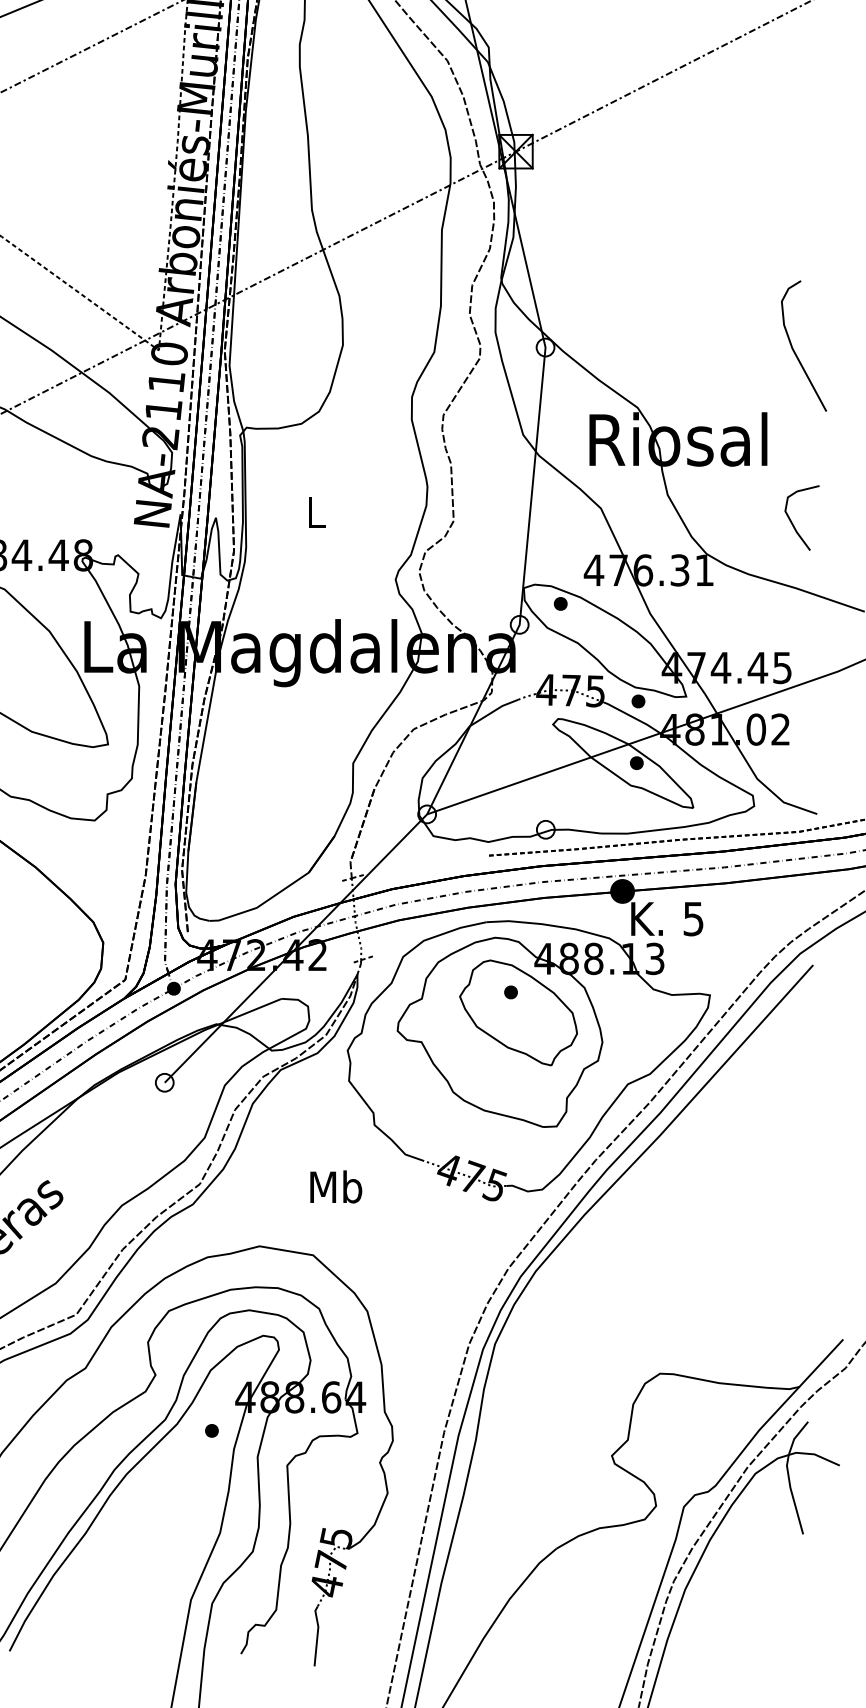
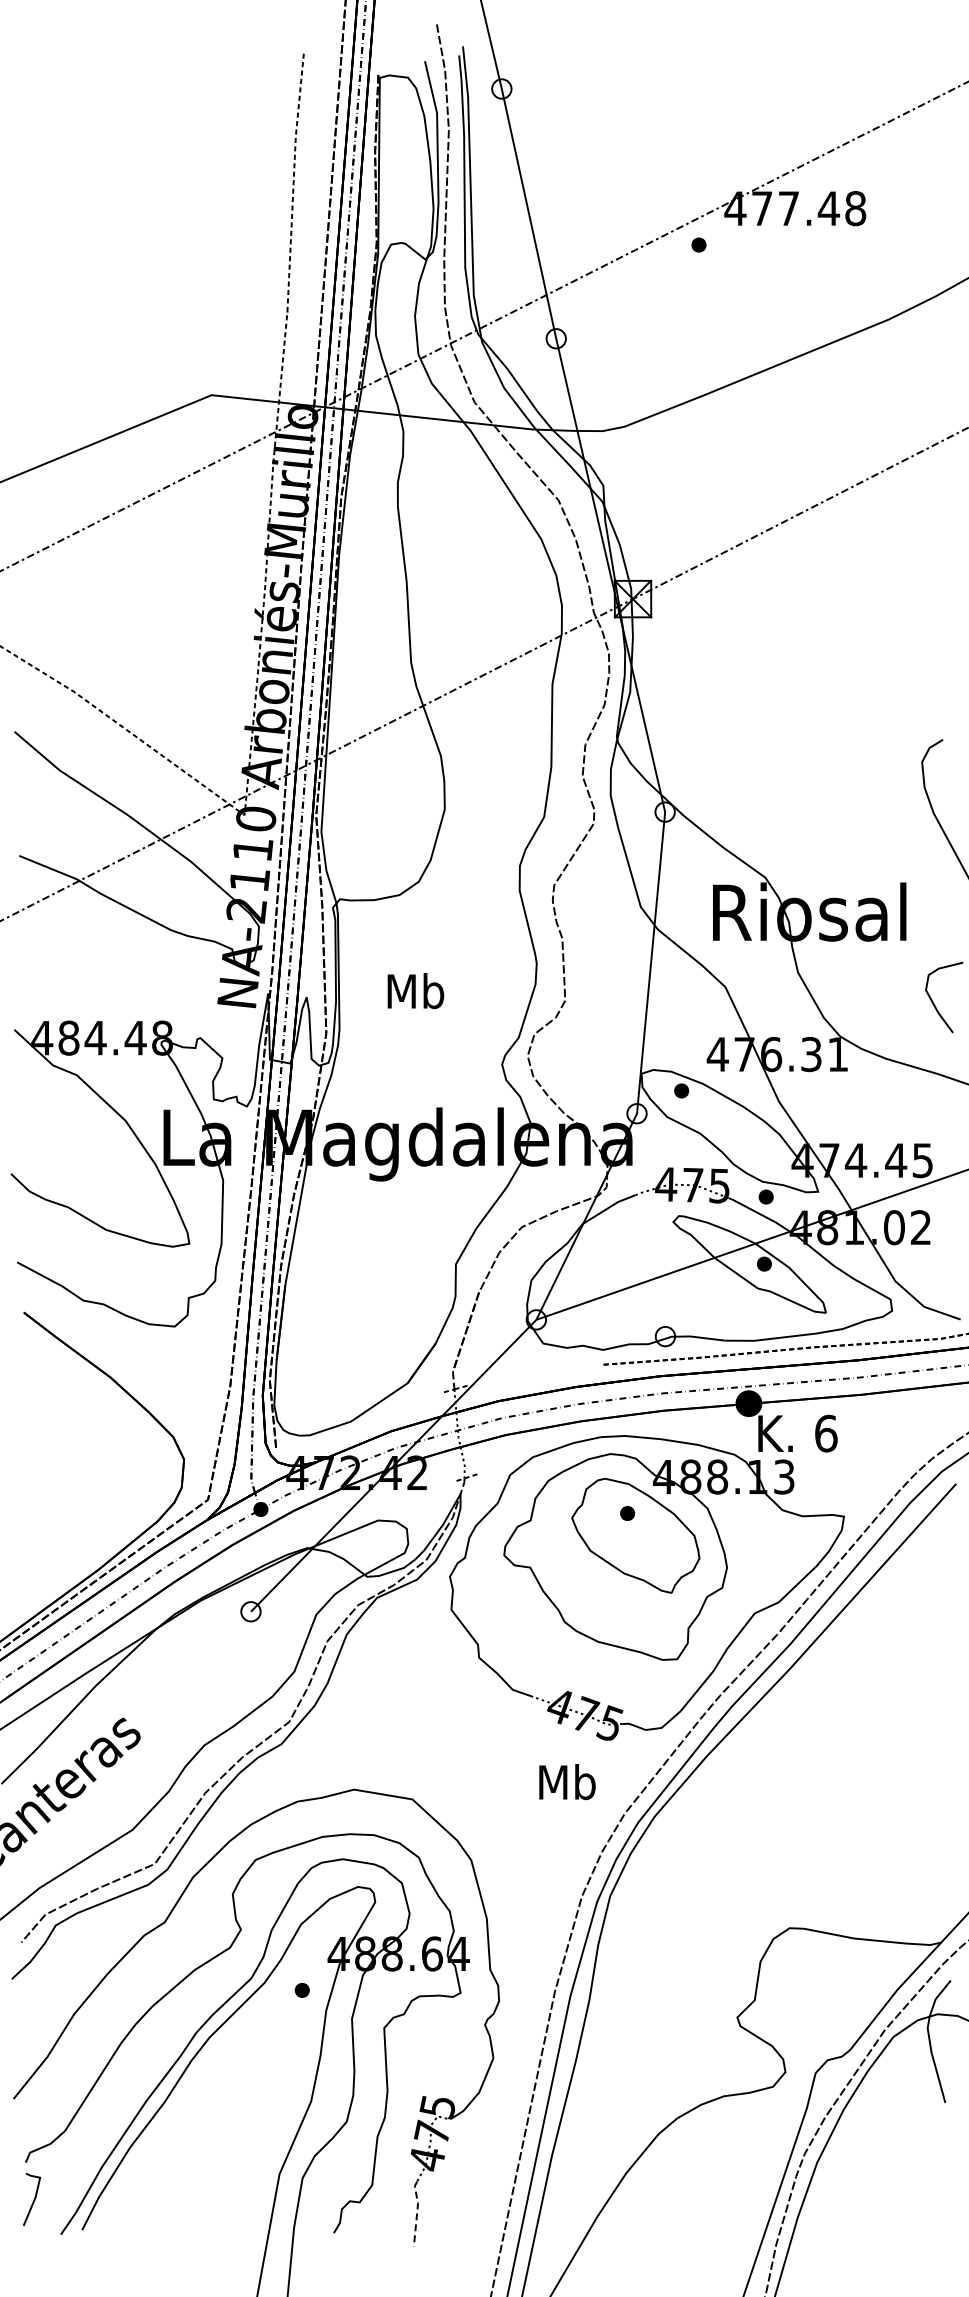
text: (316, 512) -> (415, 991), L -> Mb
text: (693, 918) -> (826, 1433), 5 -> 6
text: (336, 1187) -> (567, 1782), moved
line: (317, 1635) -> (417, 2212), solid -> dashed

